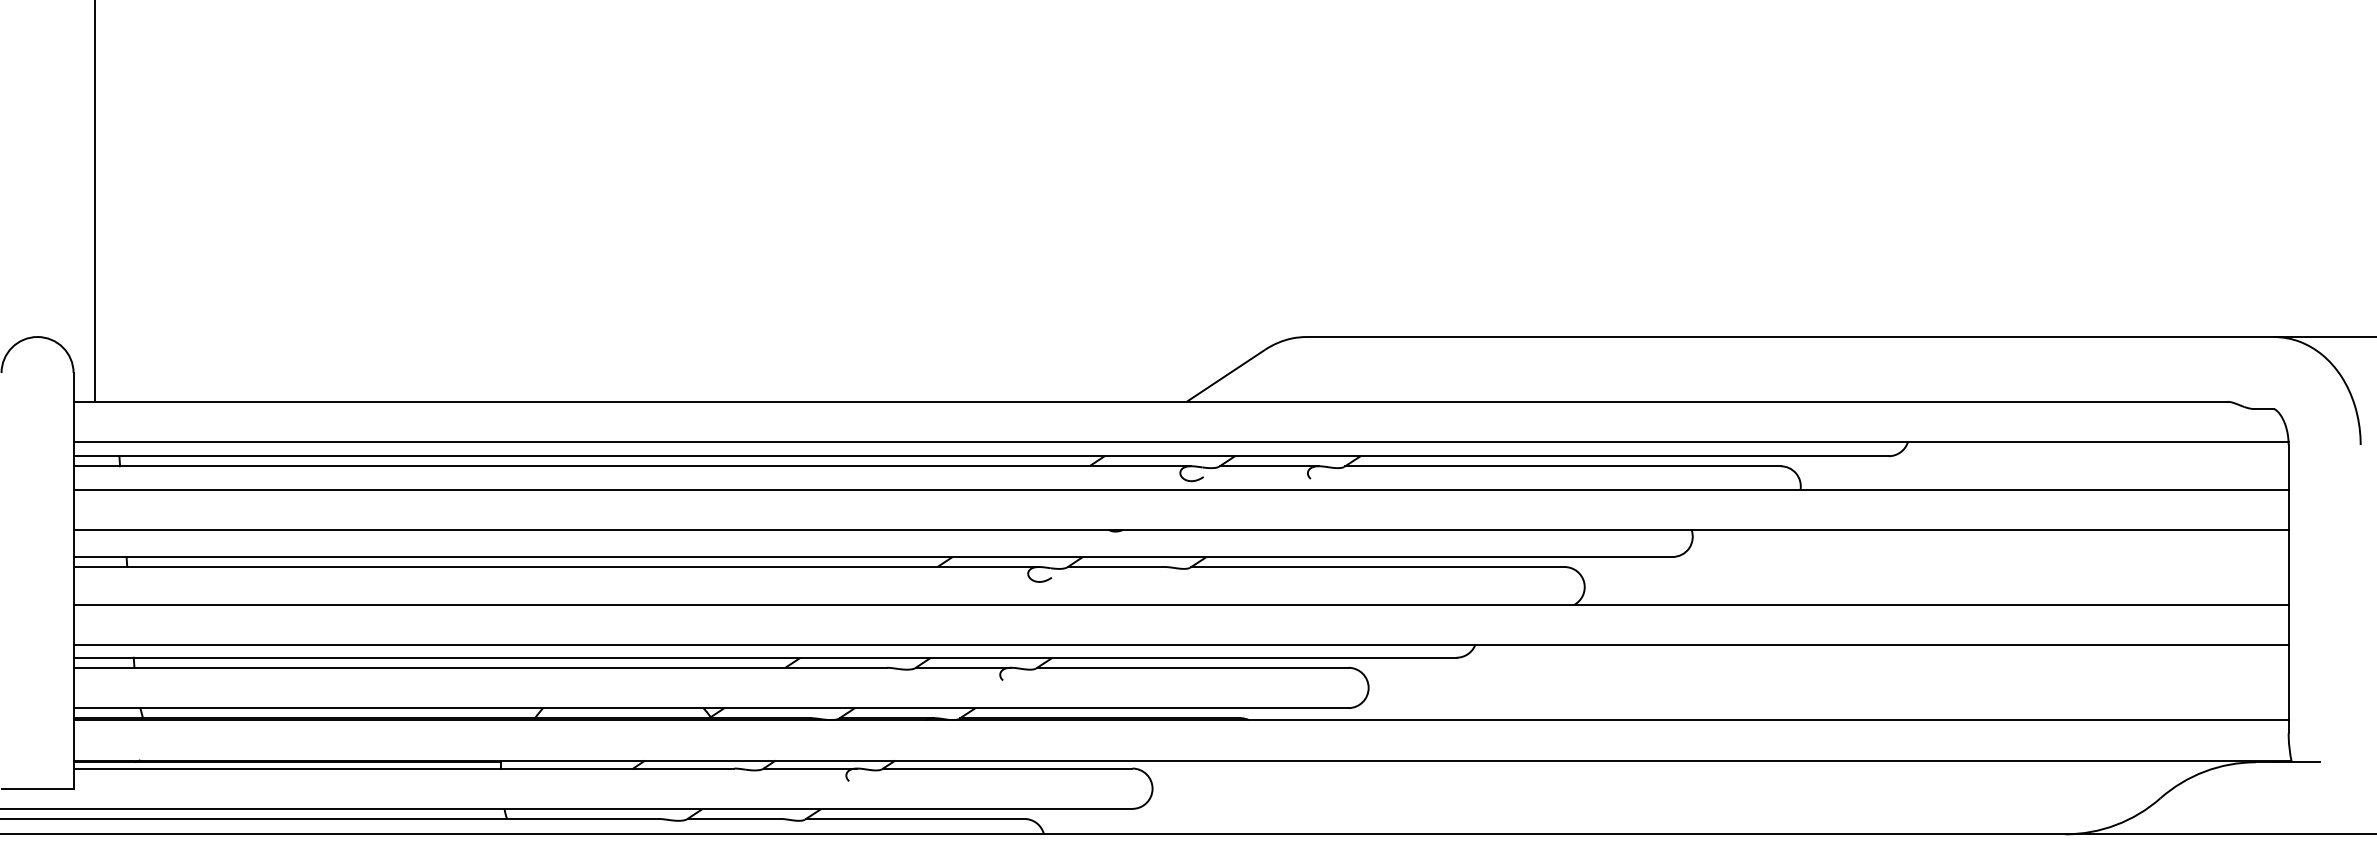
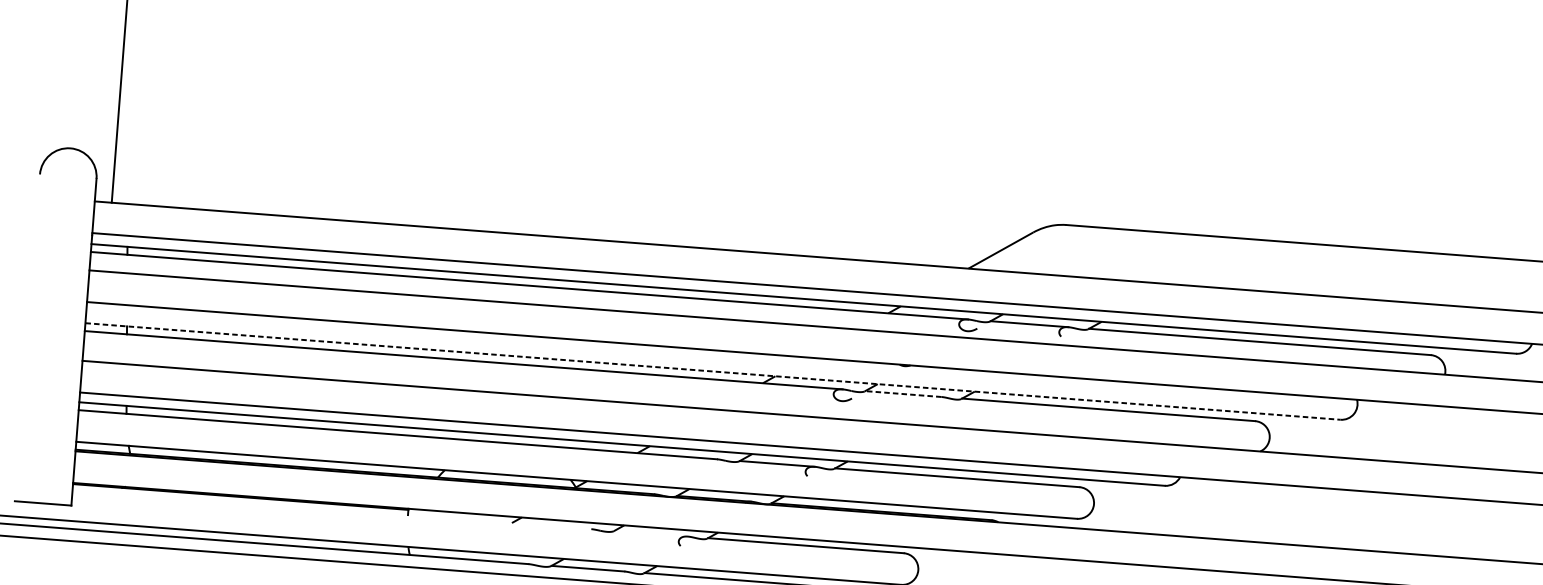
line: (873, 556) -> (713, 371), solid -> dashed
line: (1116, 567) -> (903, 394), solid -> dashed
line: (403, 768) -> (331, 509), removed
line: (810, 768) -> (651, 533), removed

